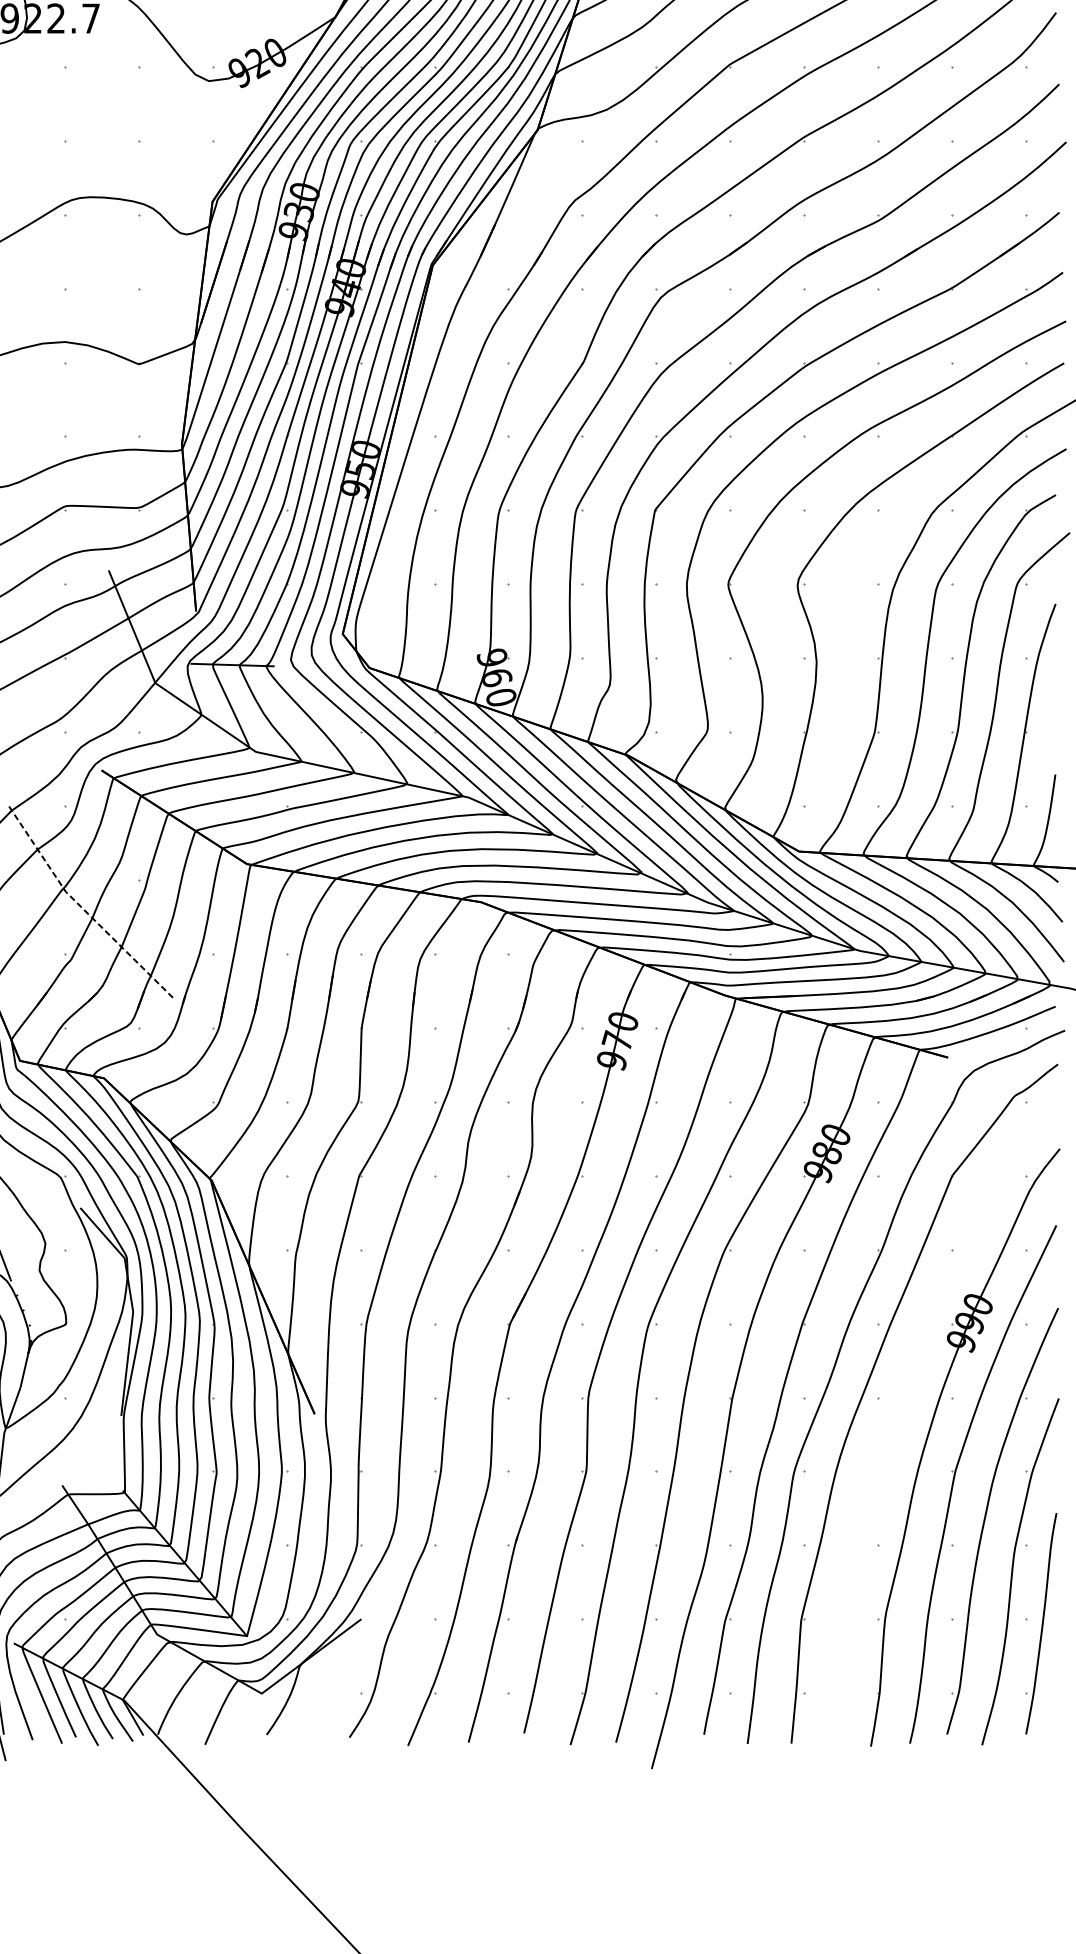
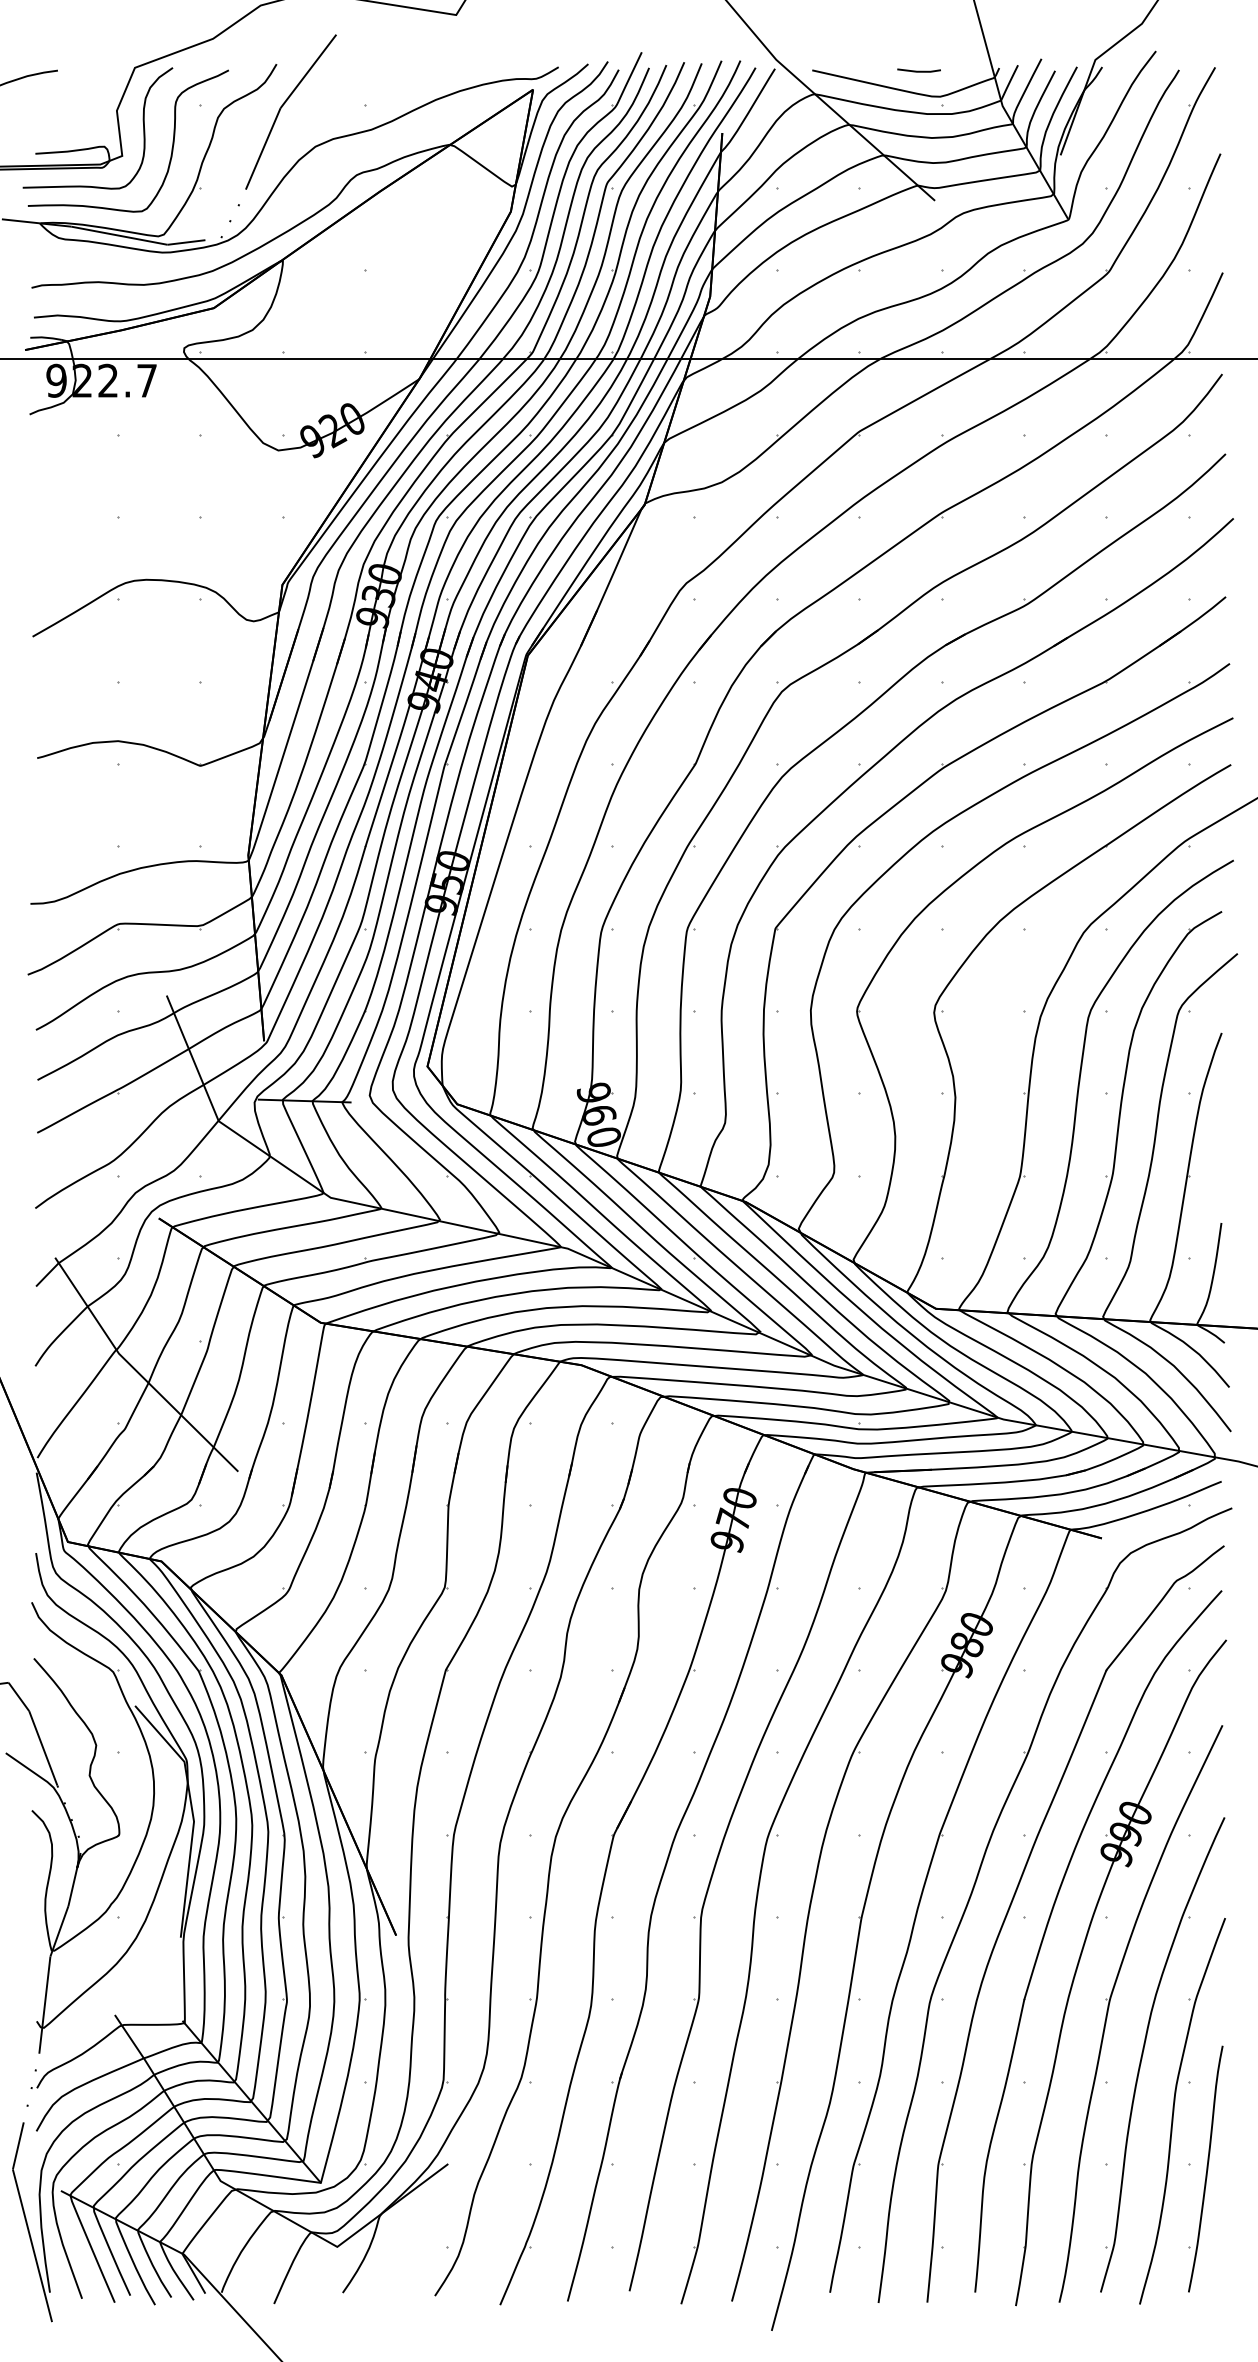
line: (81, 907) -> (136, 1371), dashed -> solid
part: (900, 1405) -> (1048, 1925), added

